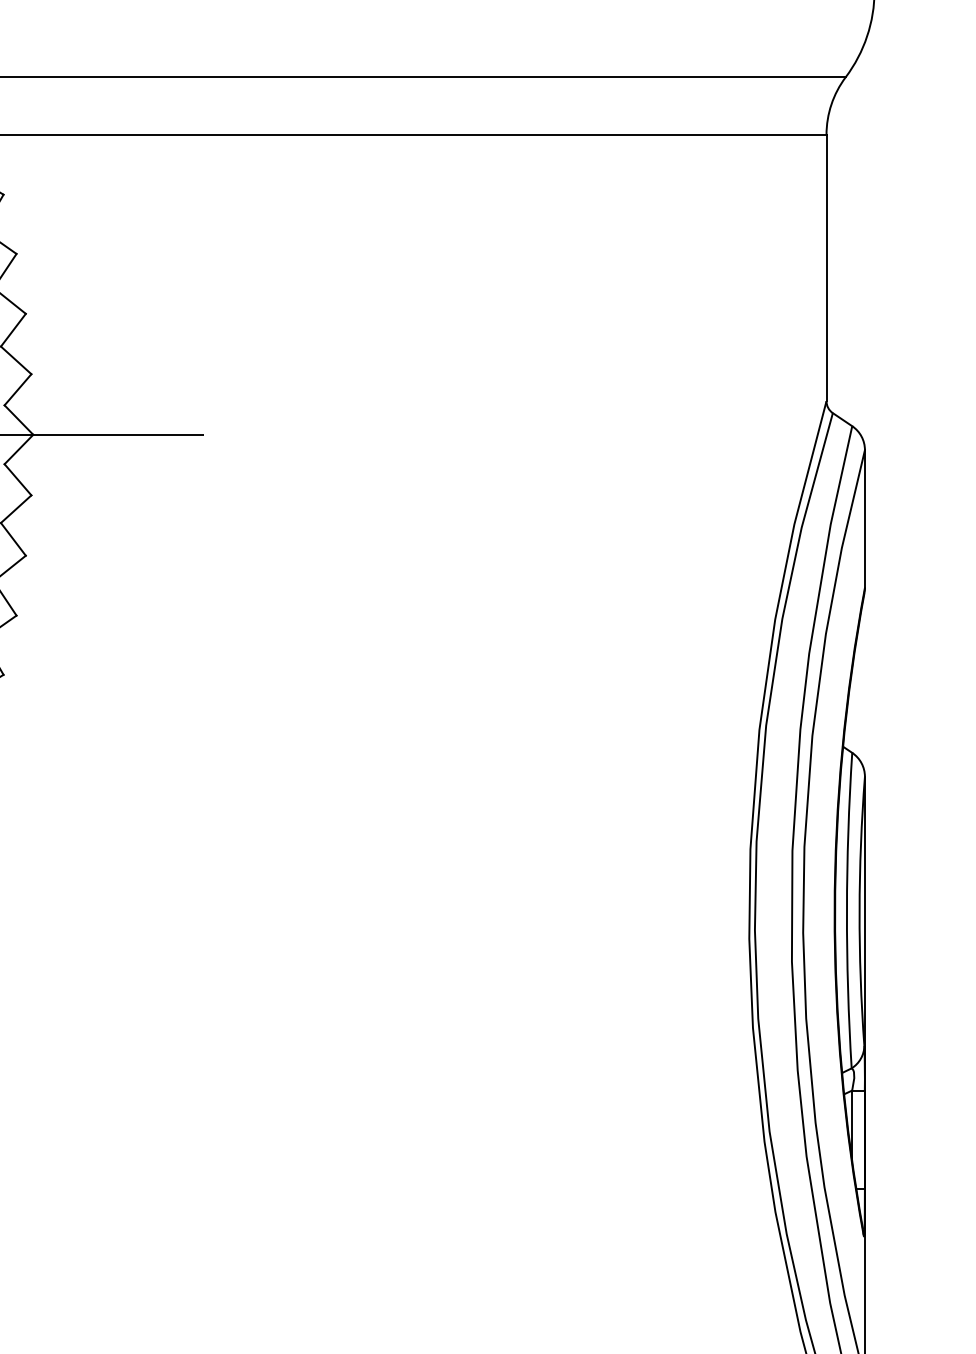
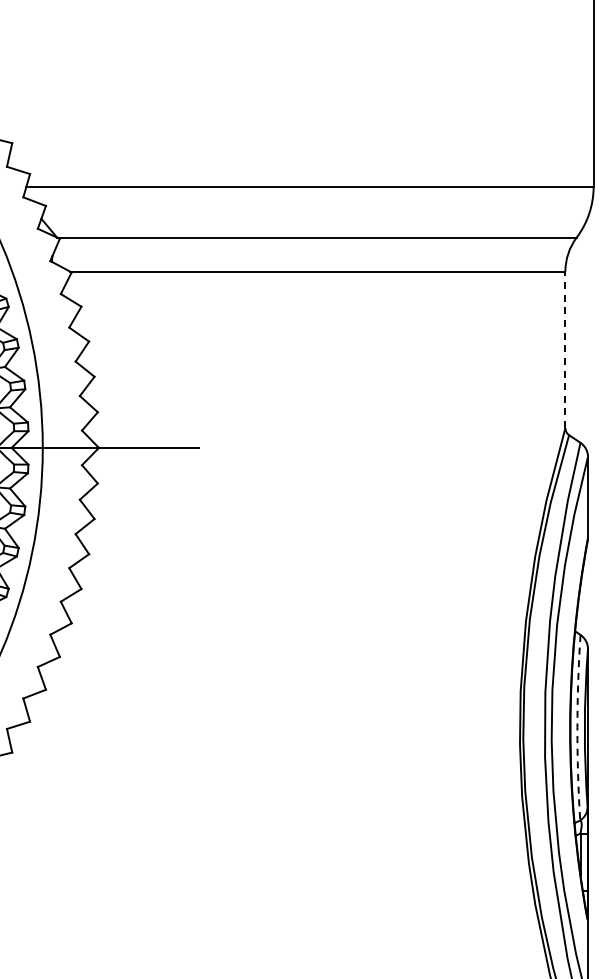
line: (826, 267) -> (565, 349), solid -> dashed
arc: (847, 910) -> (577, 727), solid -> dashed

